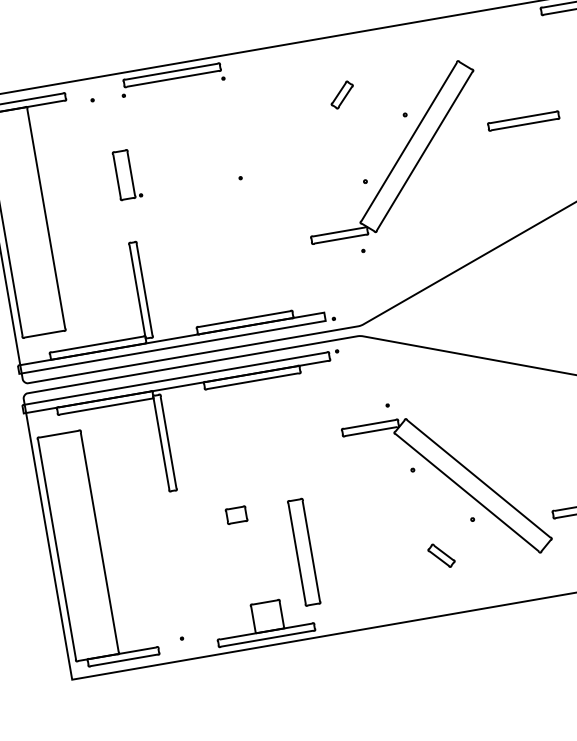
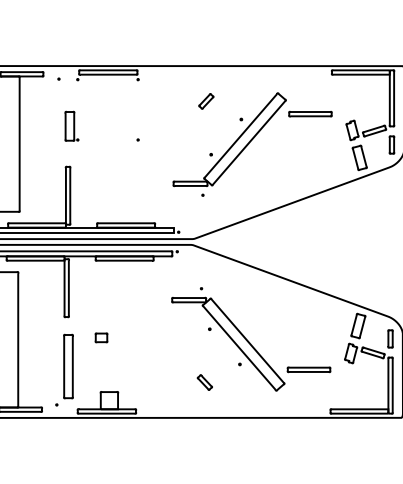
part: (523, 119) -> (310, 113), moved
part: (304, 552) -> (68, 366), moved
part: (440, 555) -> (204, 382), moved

